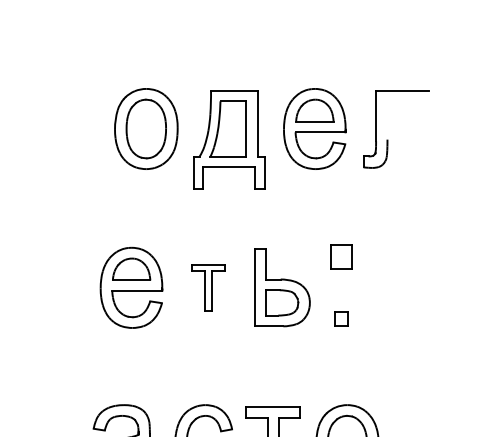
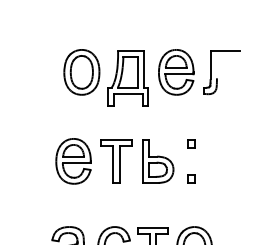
part: (342, 255) -> (191, 143), size x0.62
part: (208, 288) -> (116, 161), size x1.67

